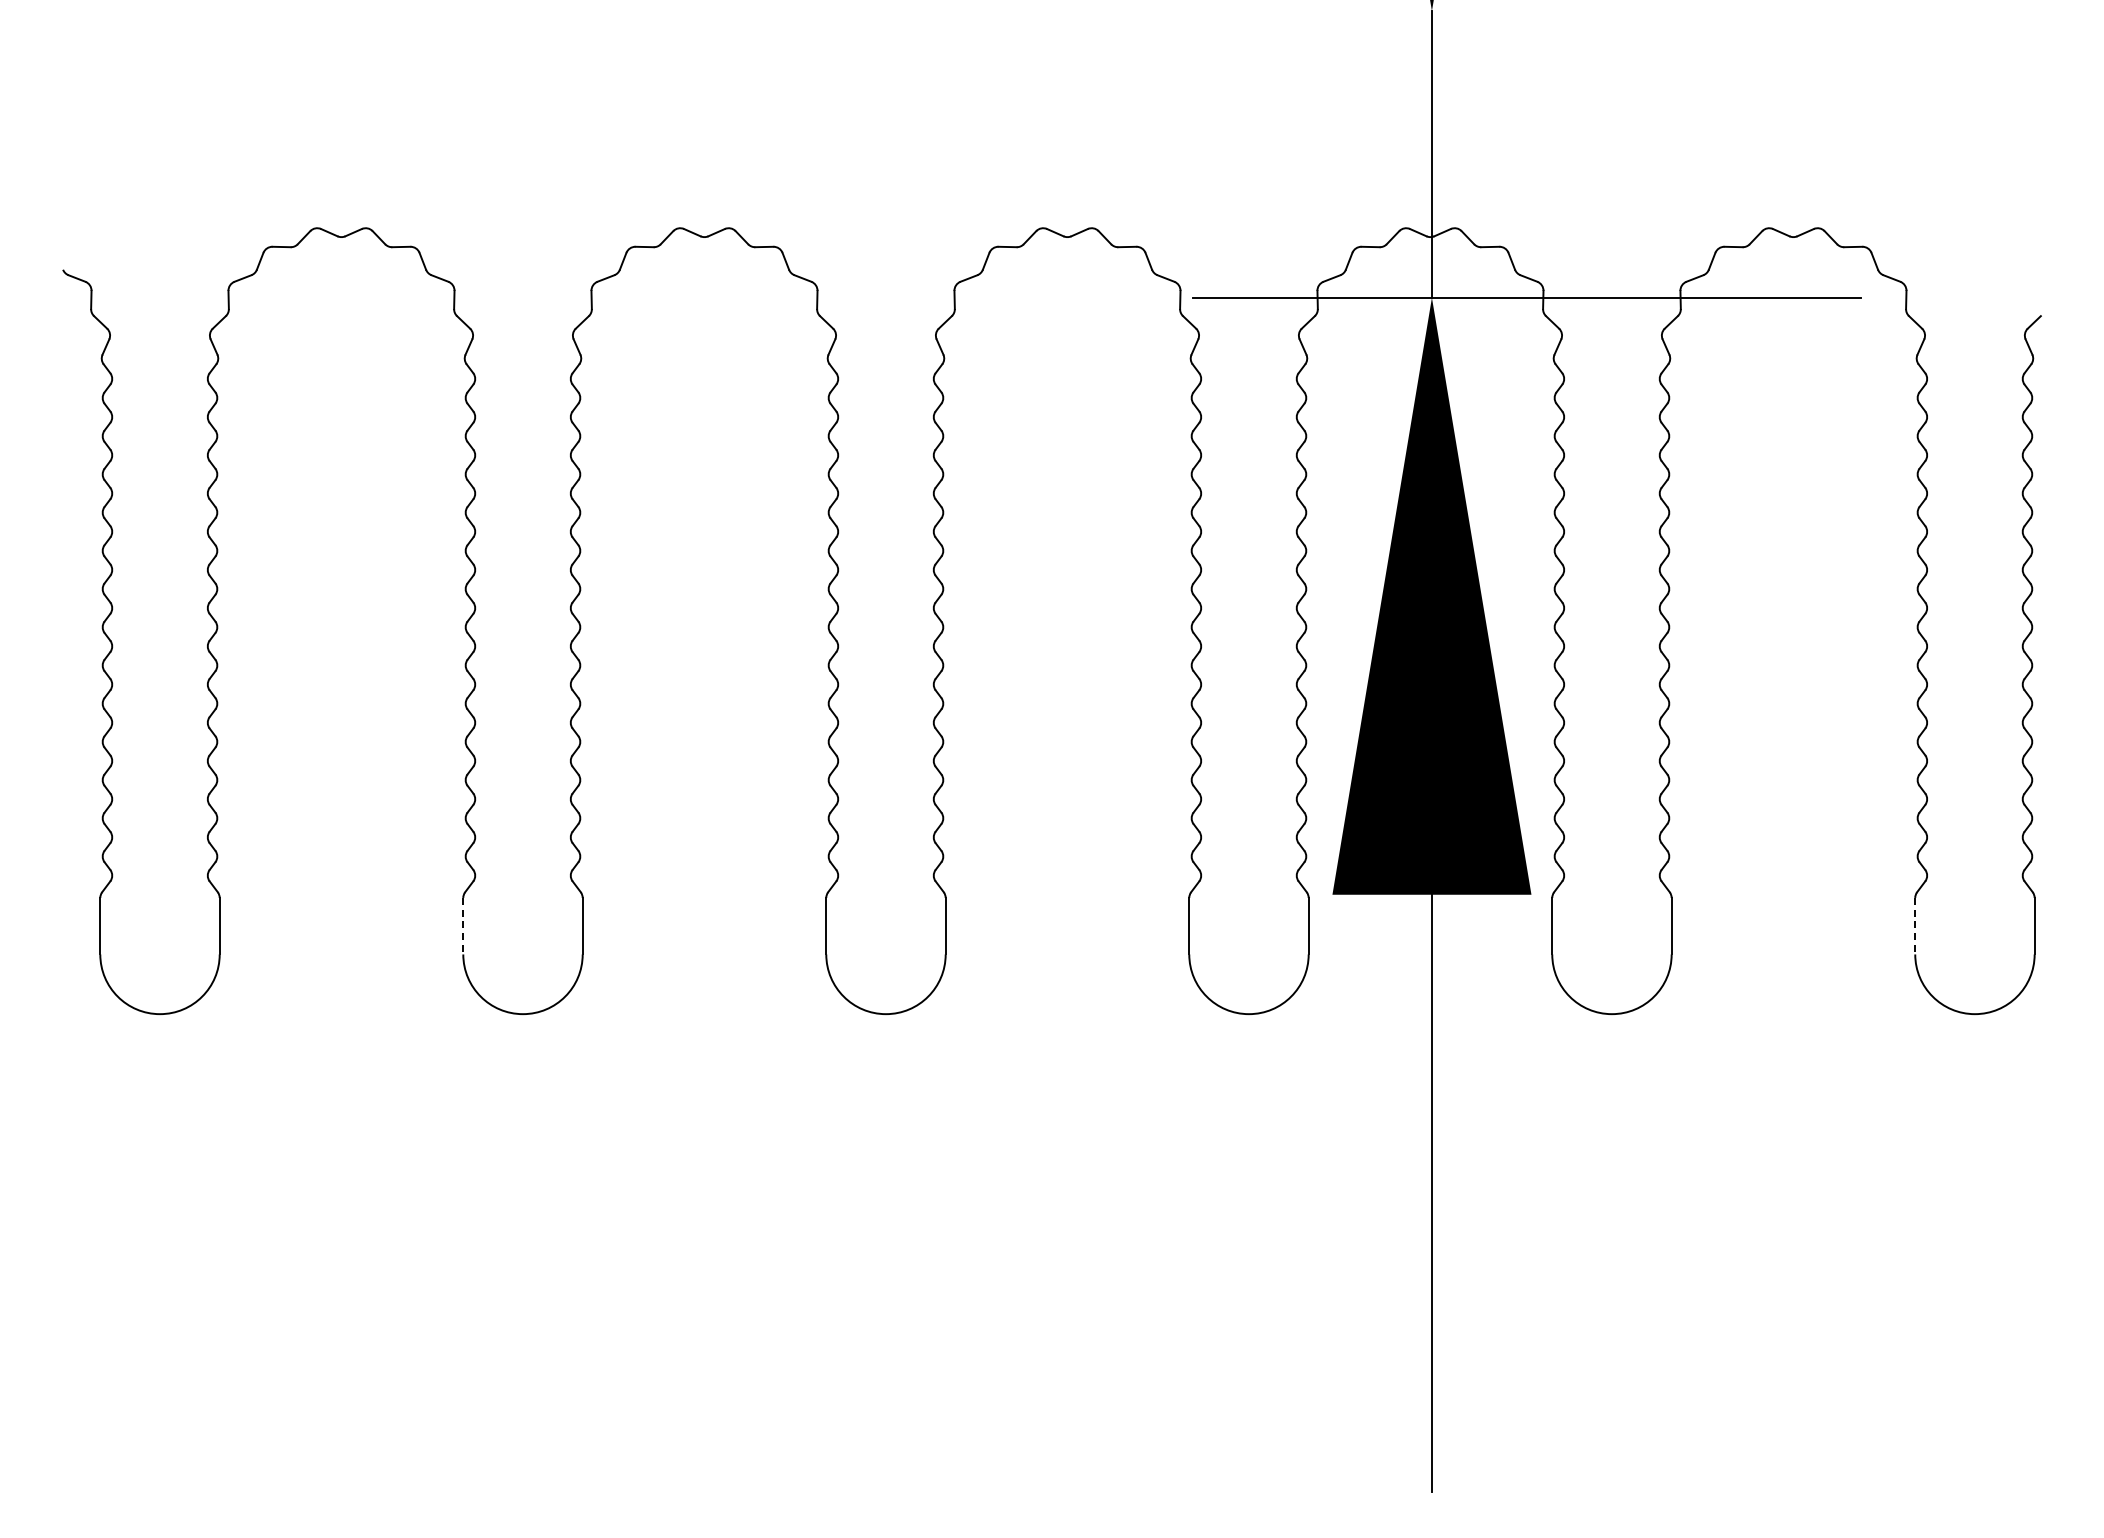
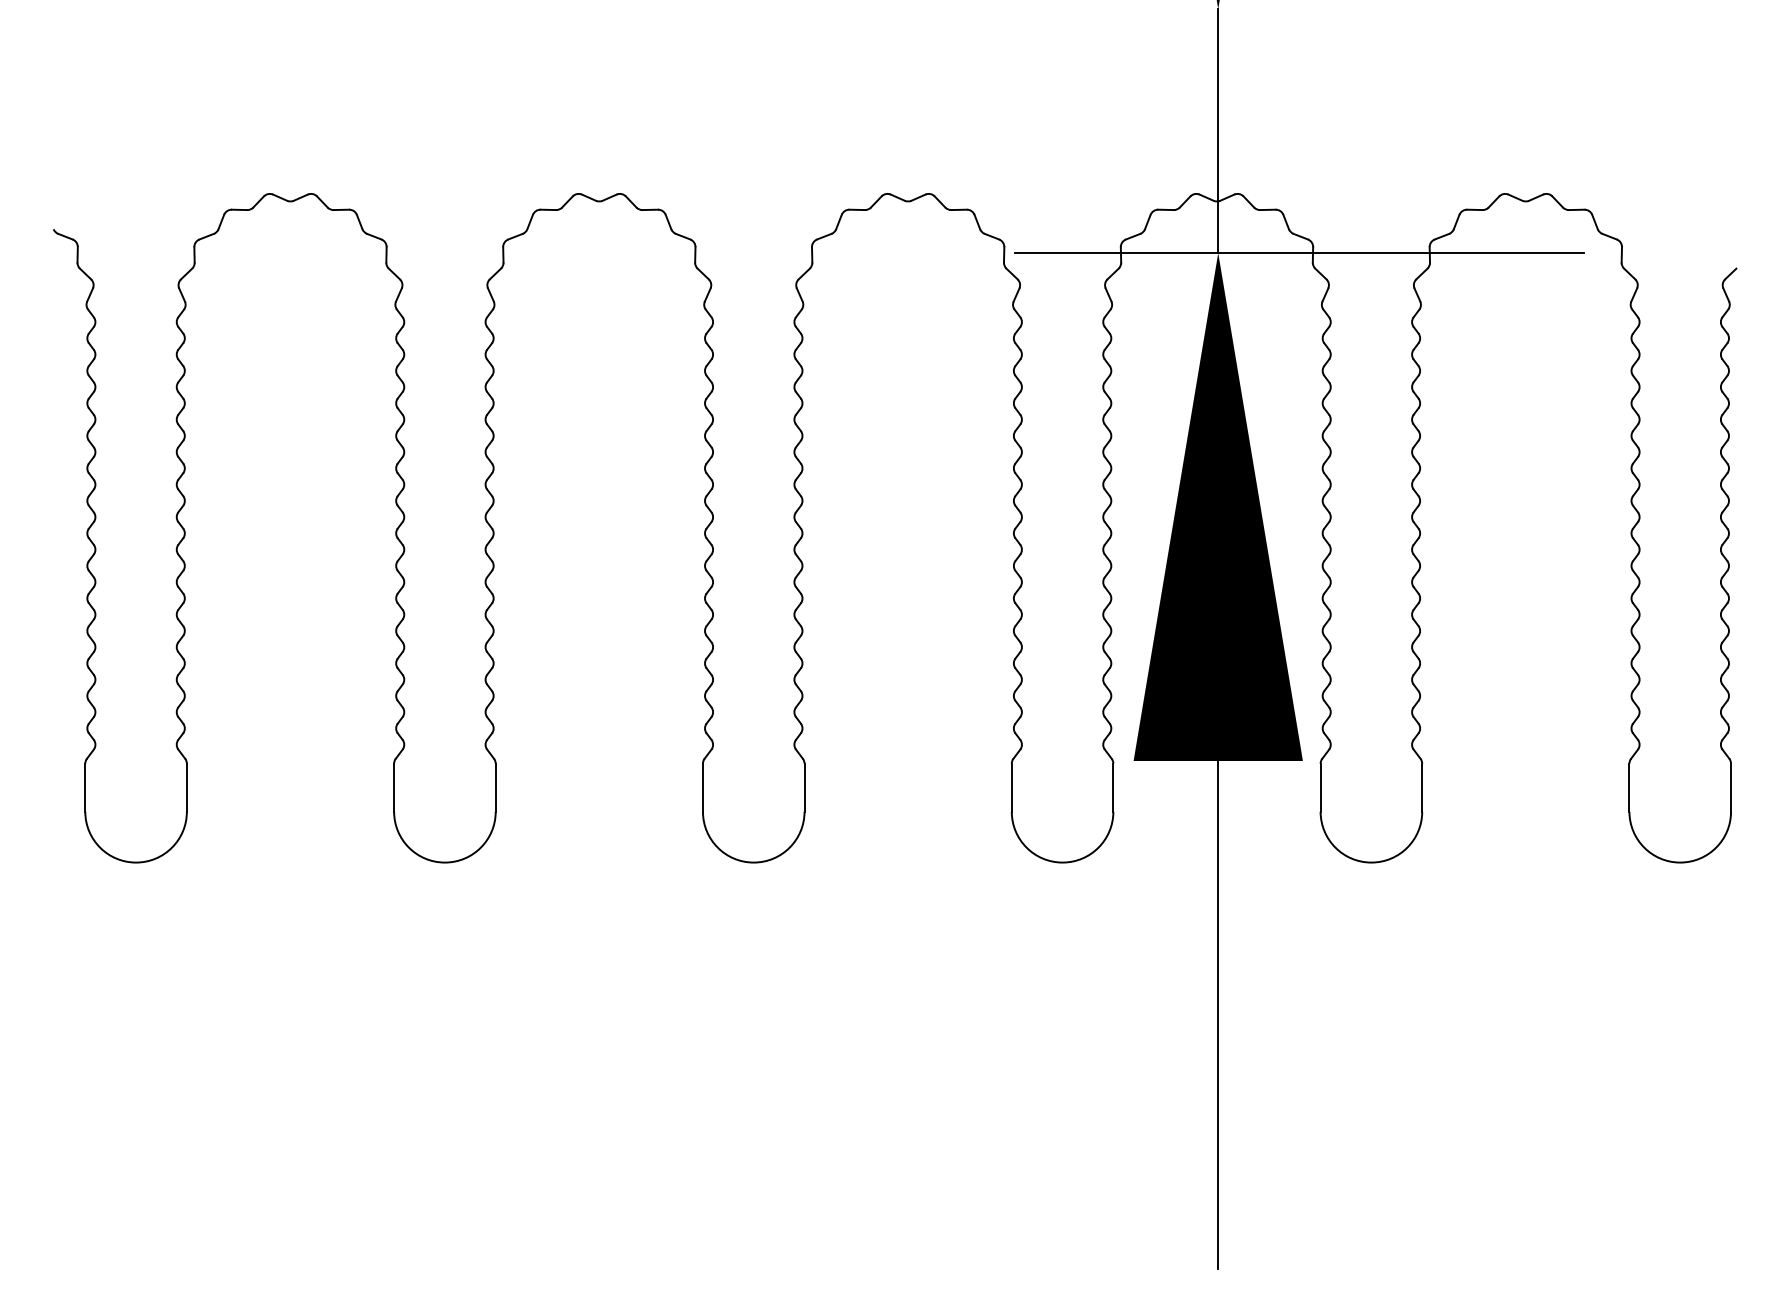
line: (463, 926) -> (394, 788), dashed -> solid
line: (1915, 926) -> (1629, 788), dashed -> solid

